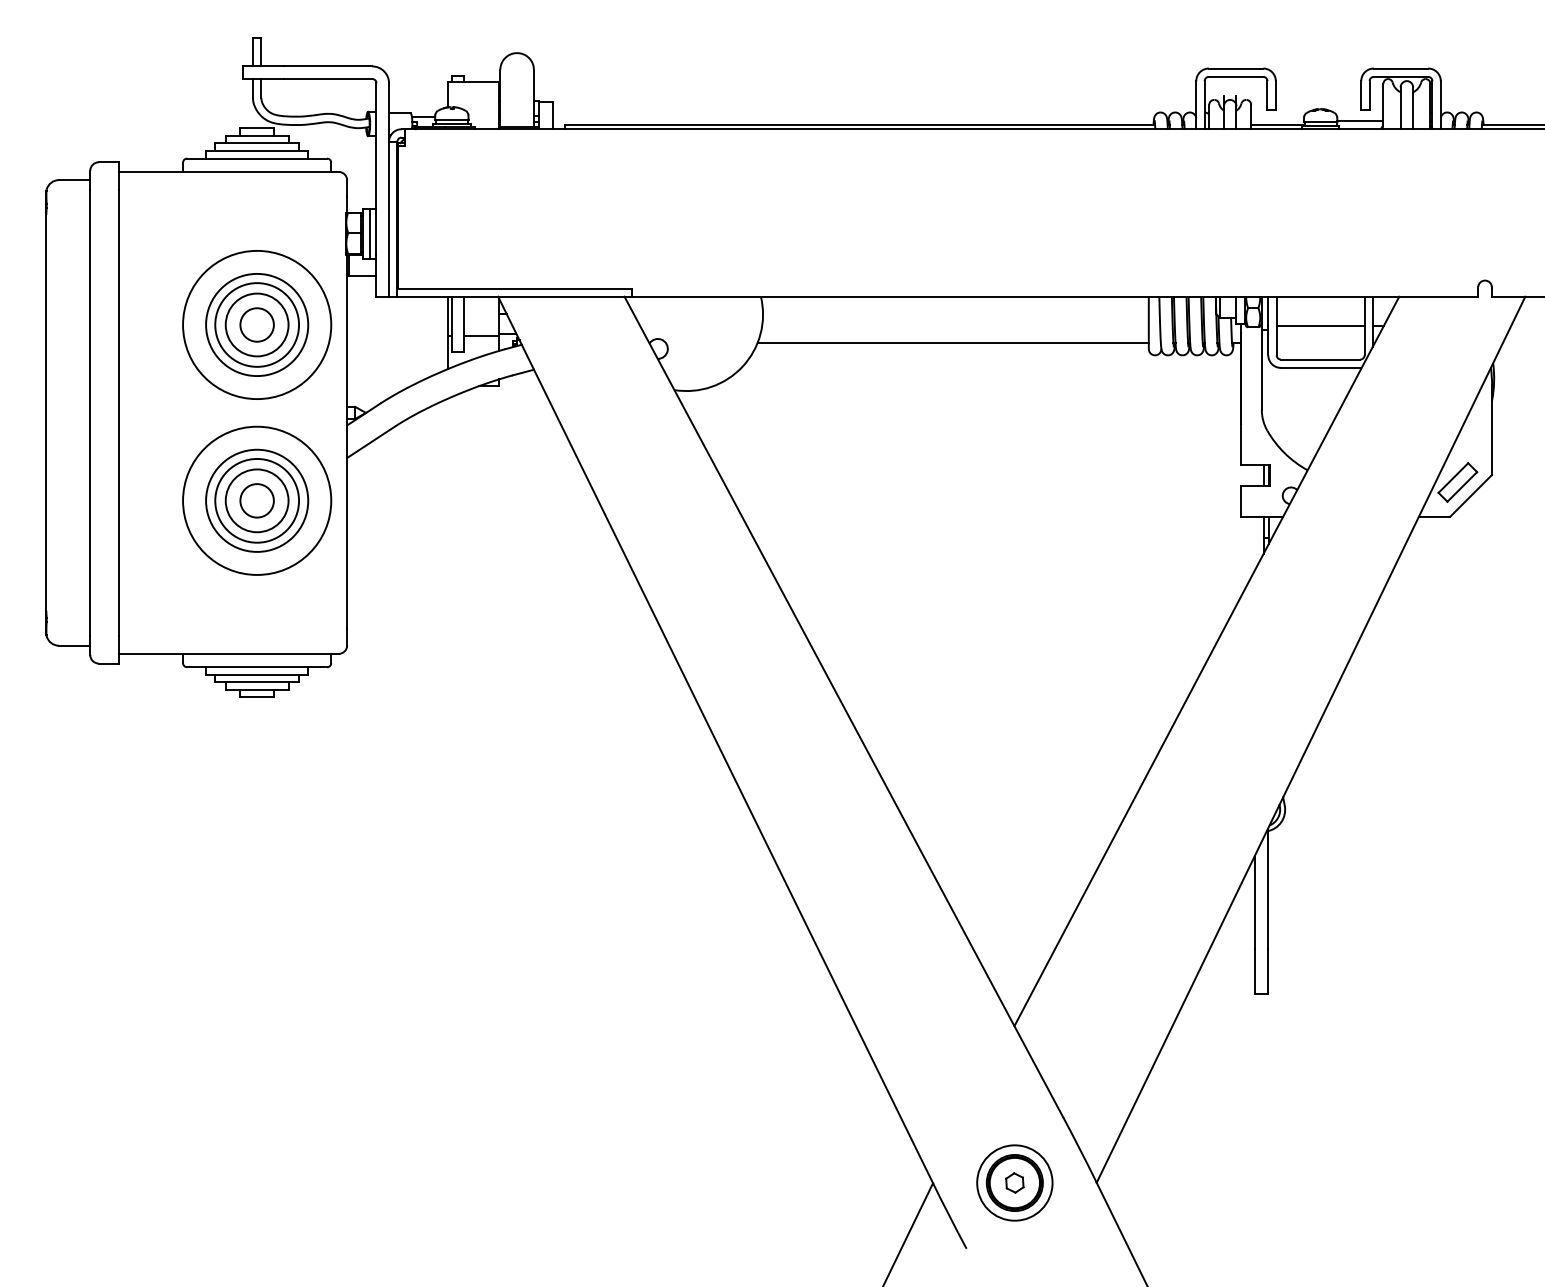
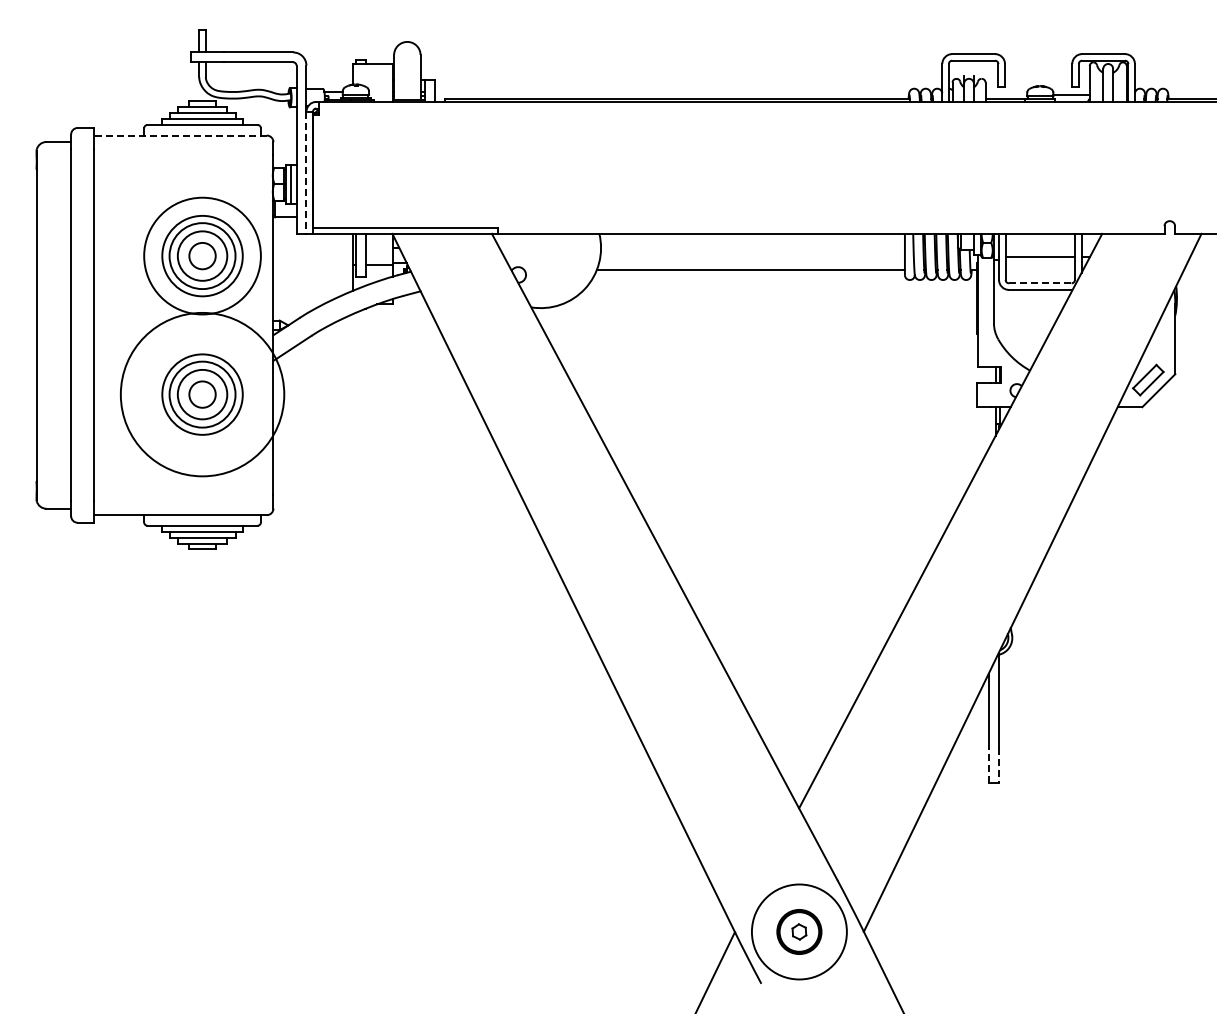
line: (229, 171) -> (180, 135), solid -> dashed
line: (389, 220) -> (306, 173), solid -> dashed
line: (1320, 359) -> (1040, 283), solid -> dashed
circle: (257, 500) -> (202, 394), size x1.4
line: (1254, 971) -> (988, 765), solid -> dashed
line: (1267, 971) -> (998, 765), solid -> dashed
circle: (1014, 1182) -> (799, 931), size x1.6

